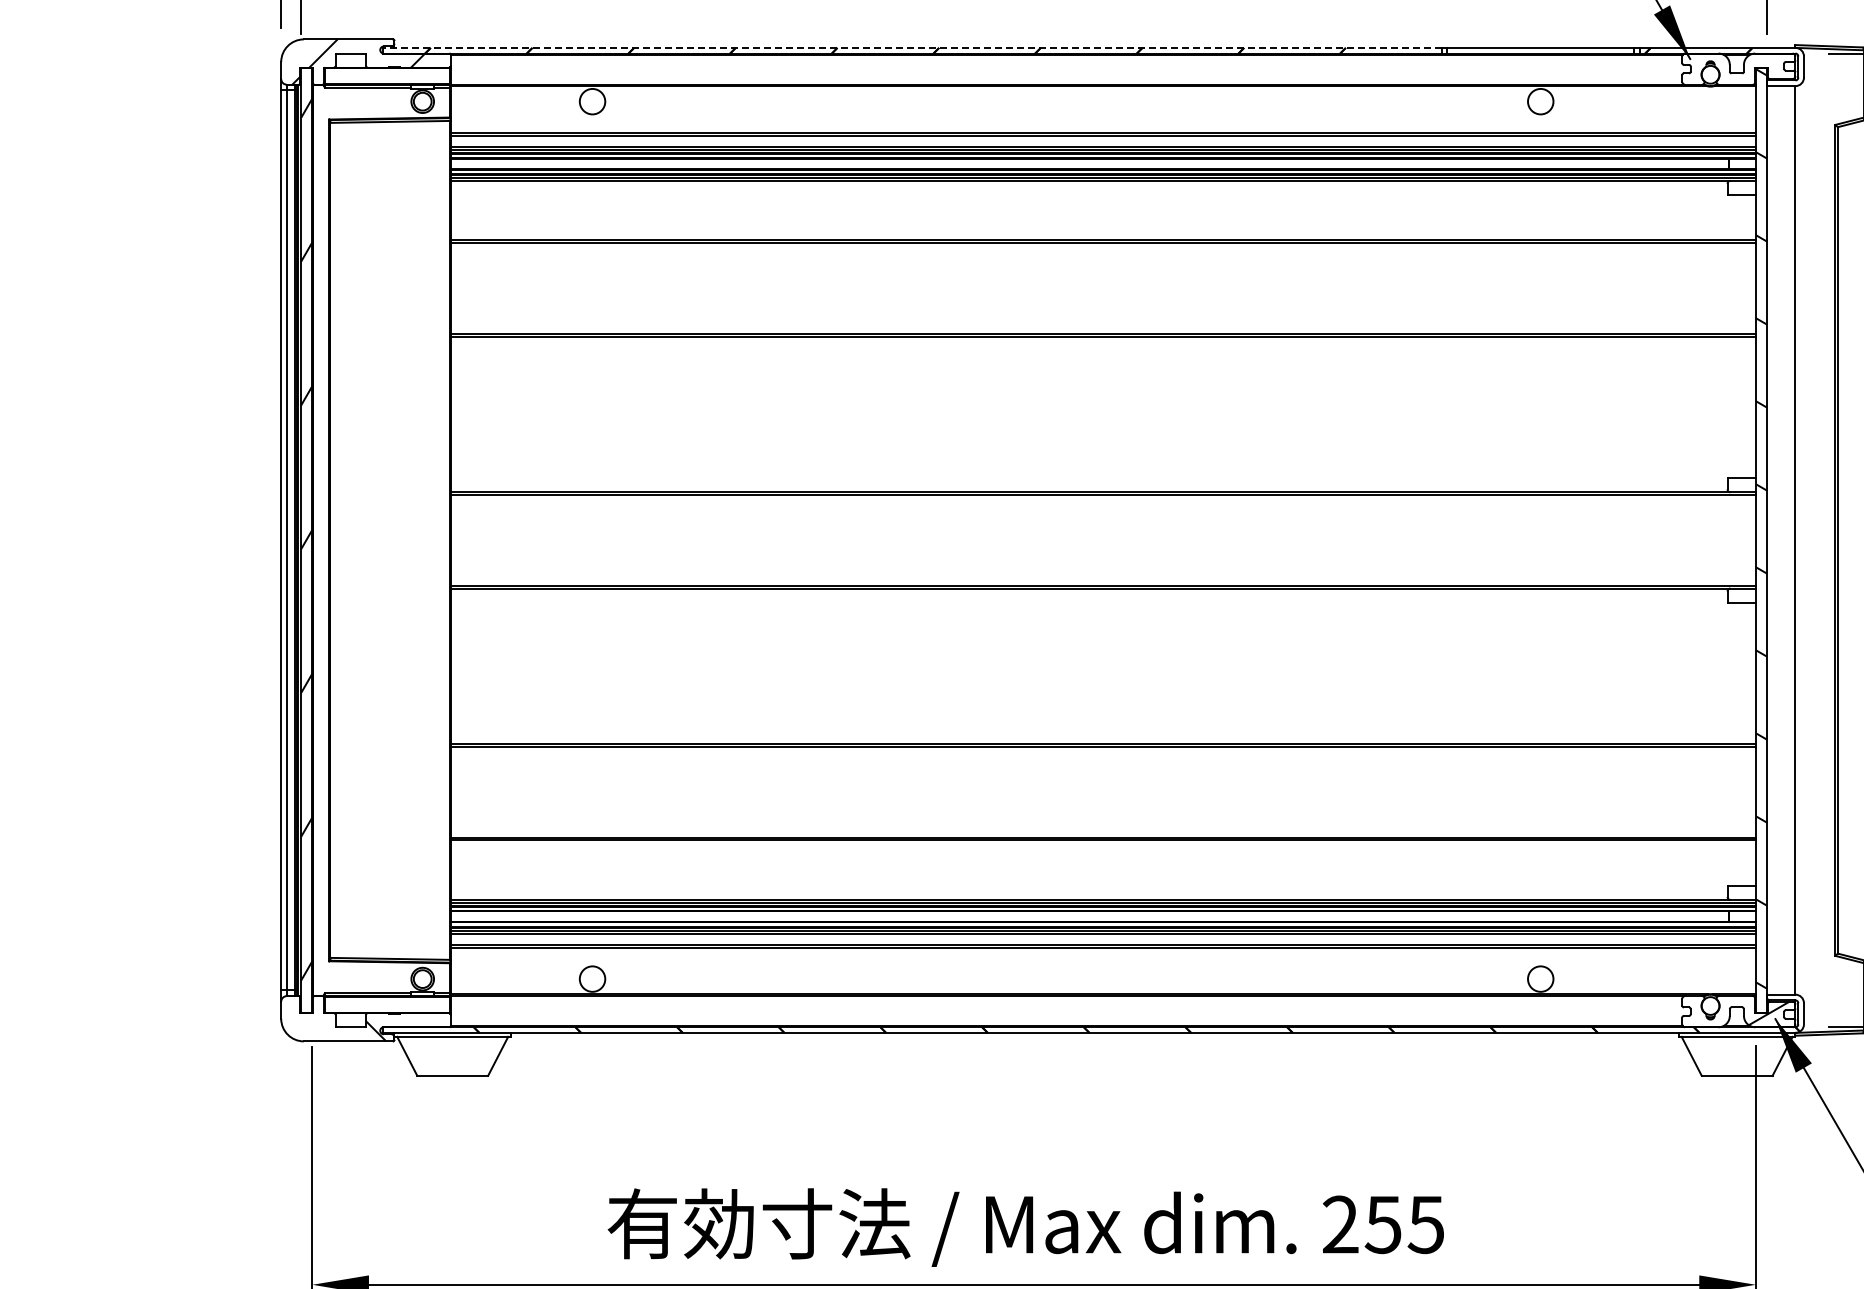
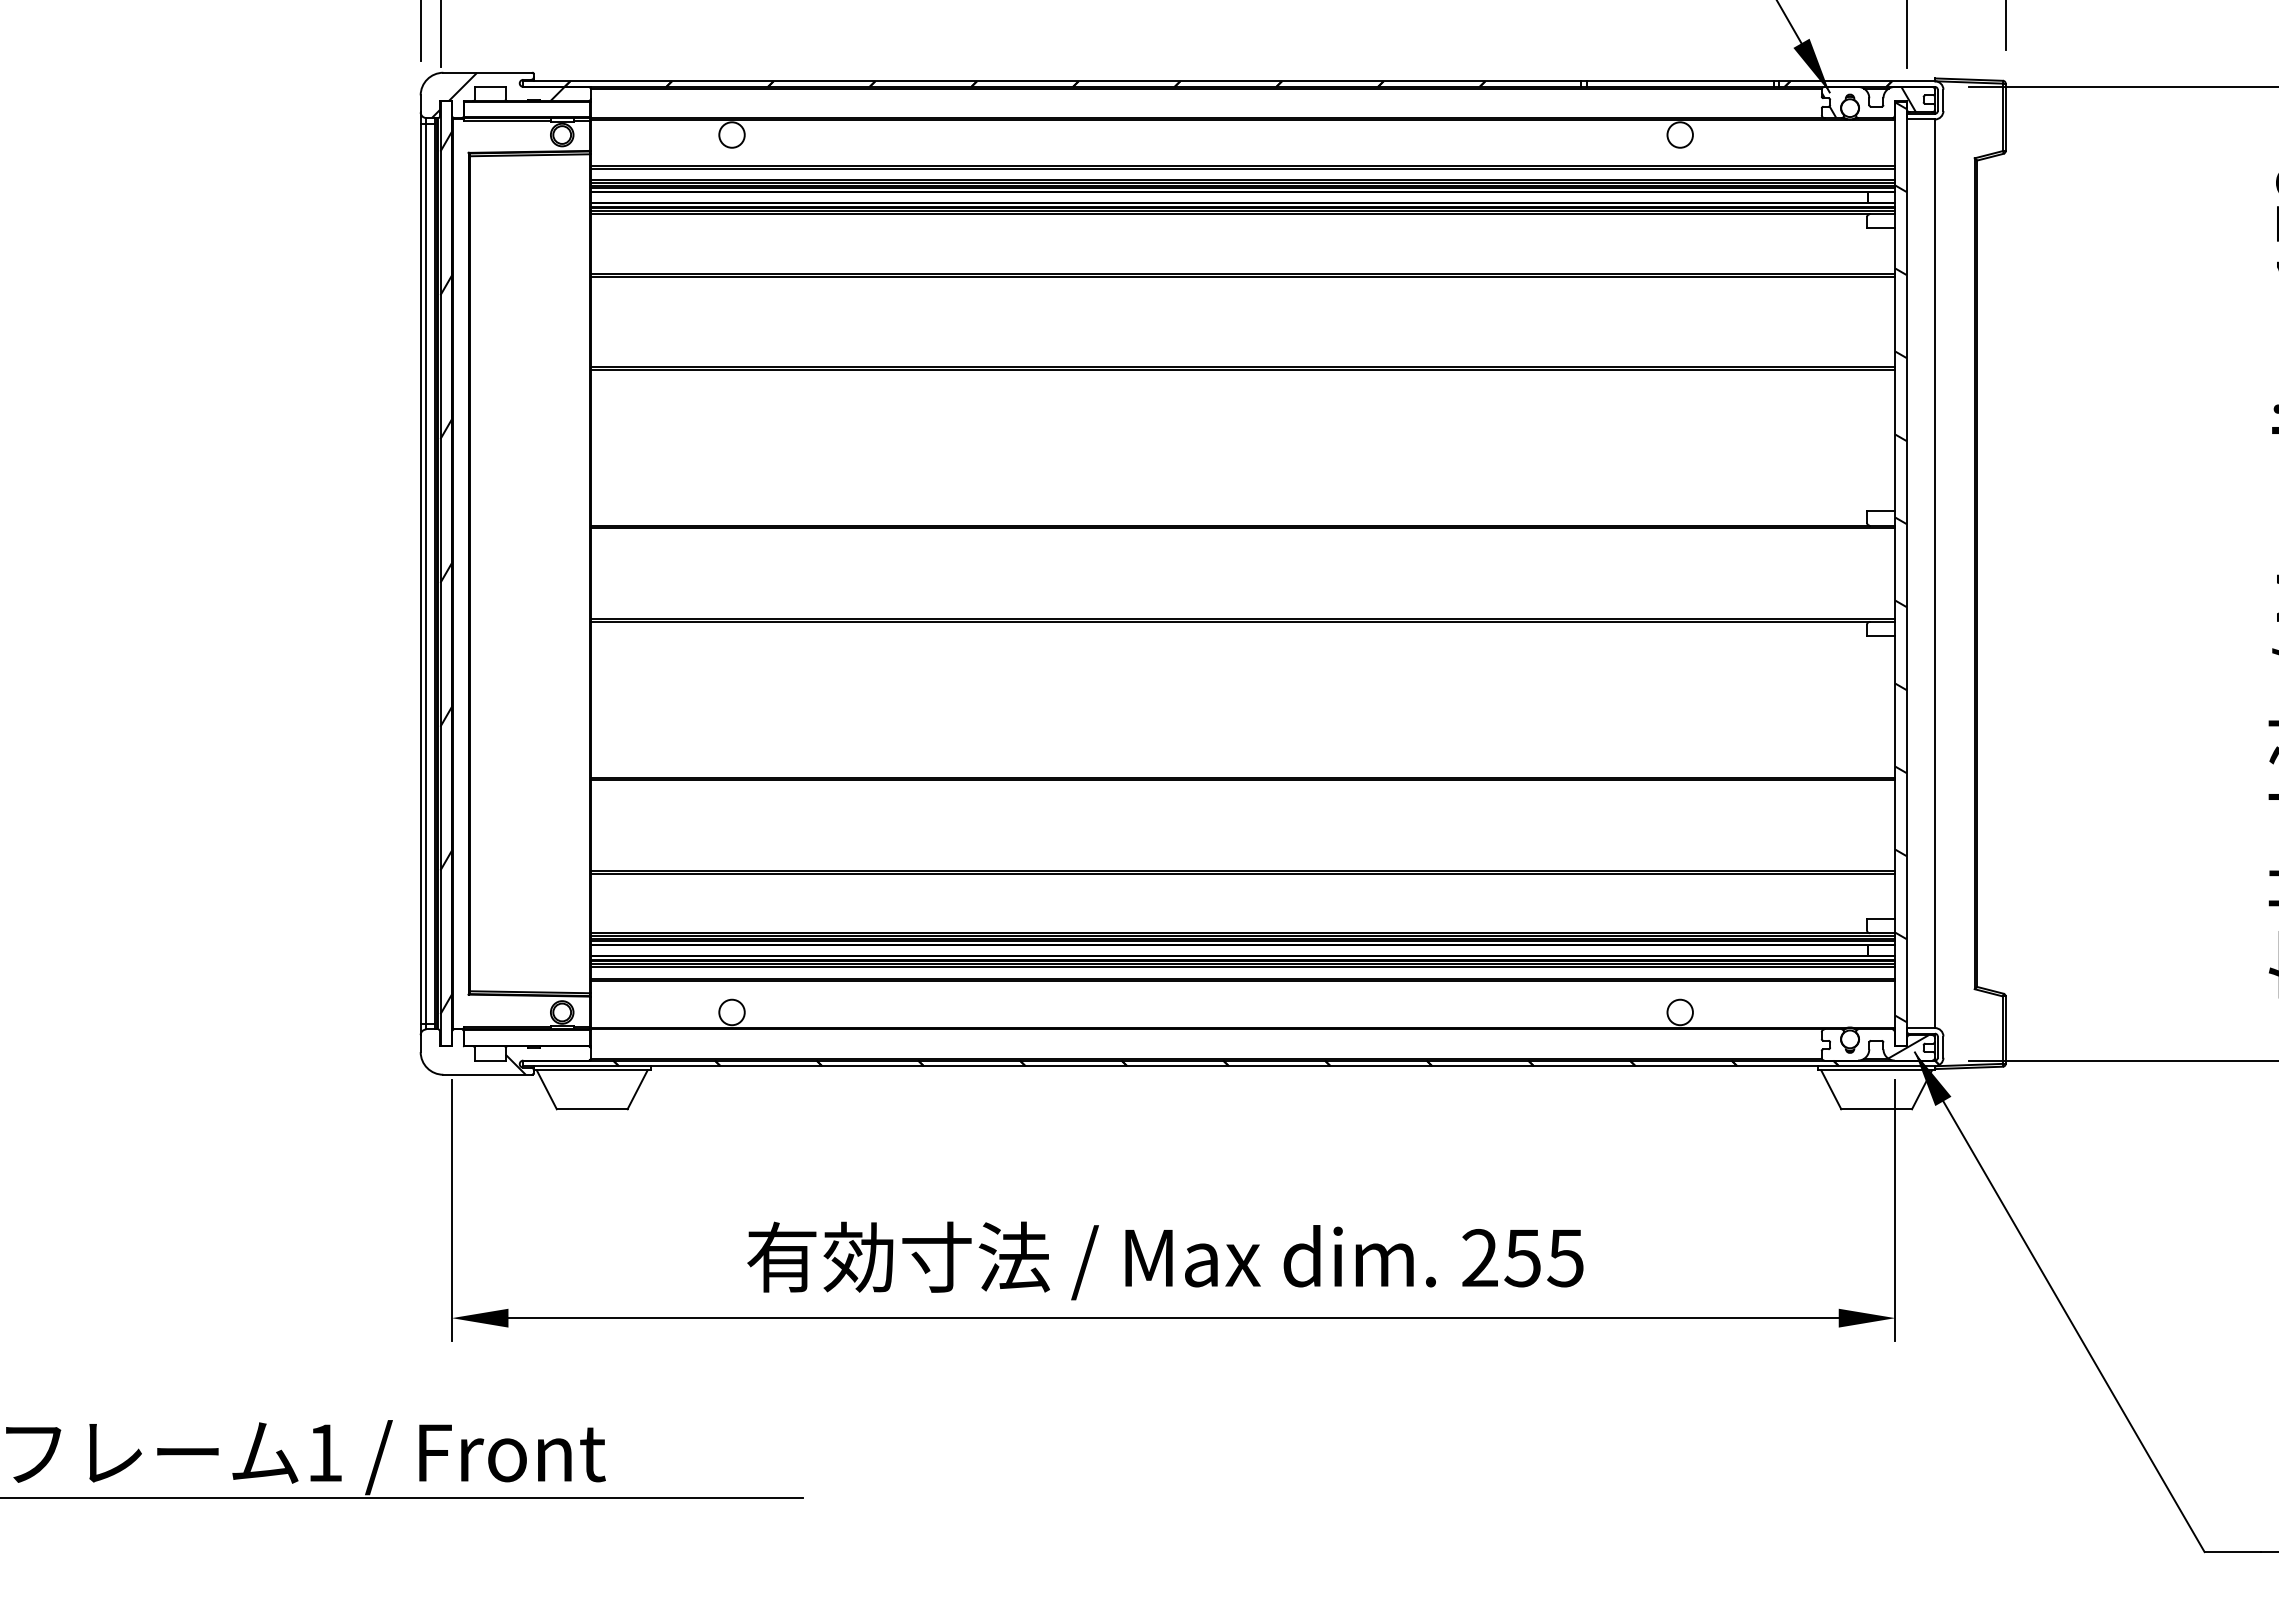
line: (912, 48) -> (1051, 81), dashed -> solid
hatch: (1729, 69) -> (1868, 102), added

